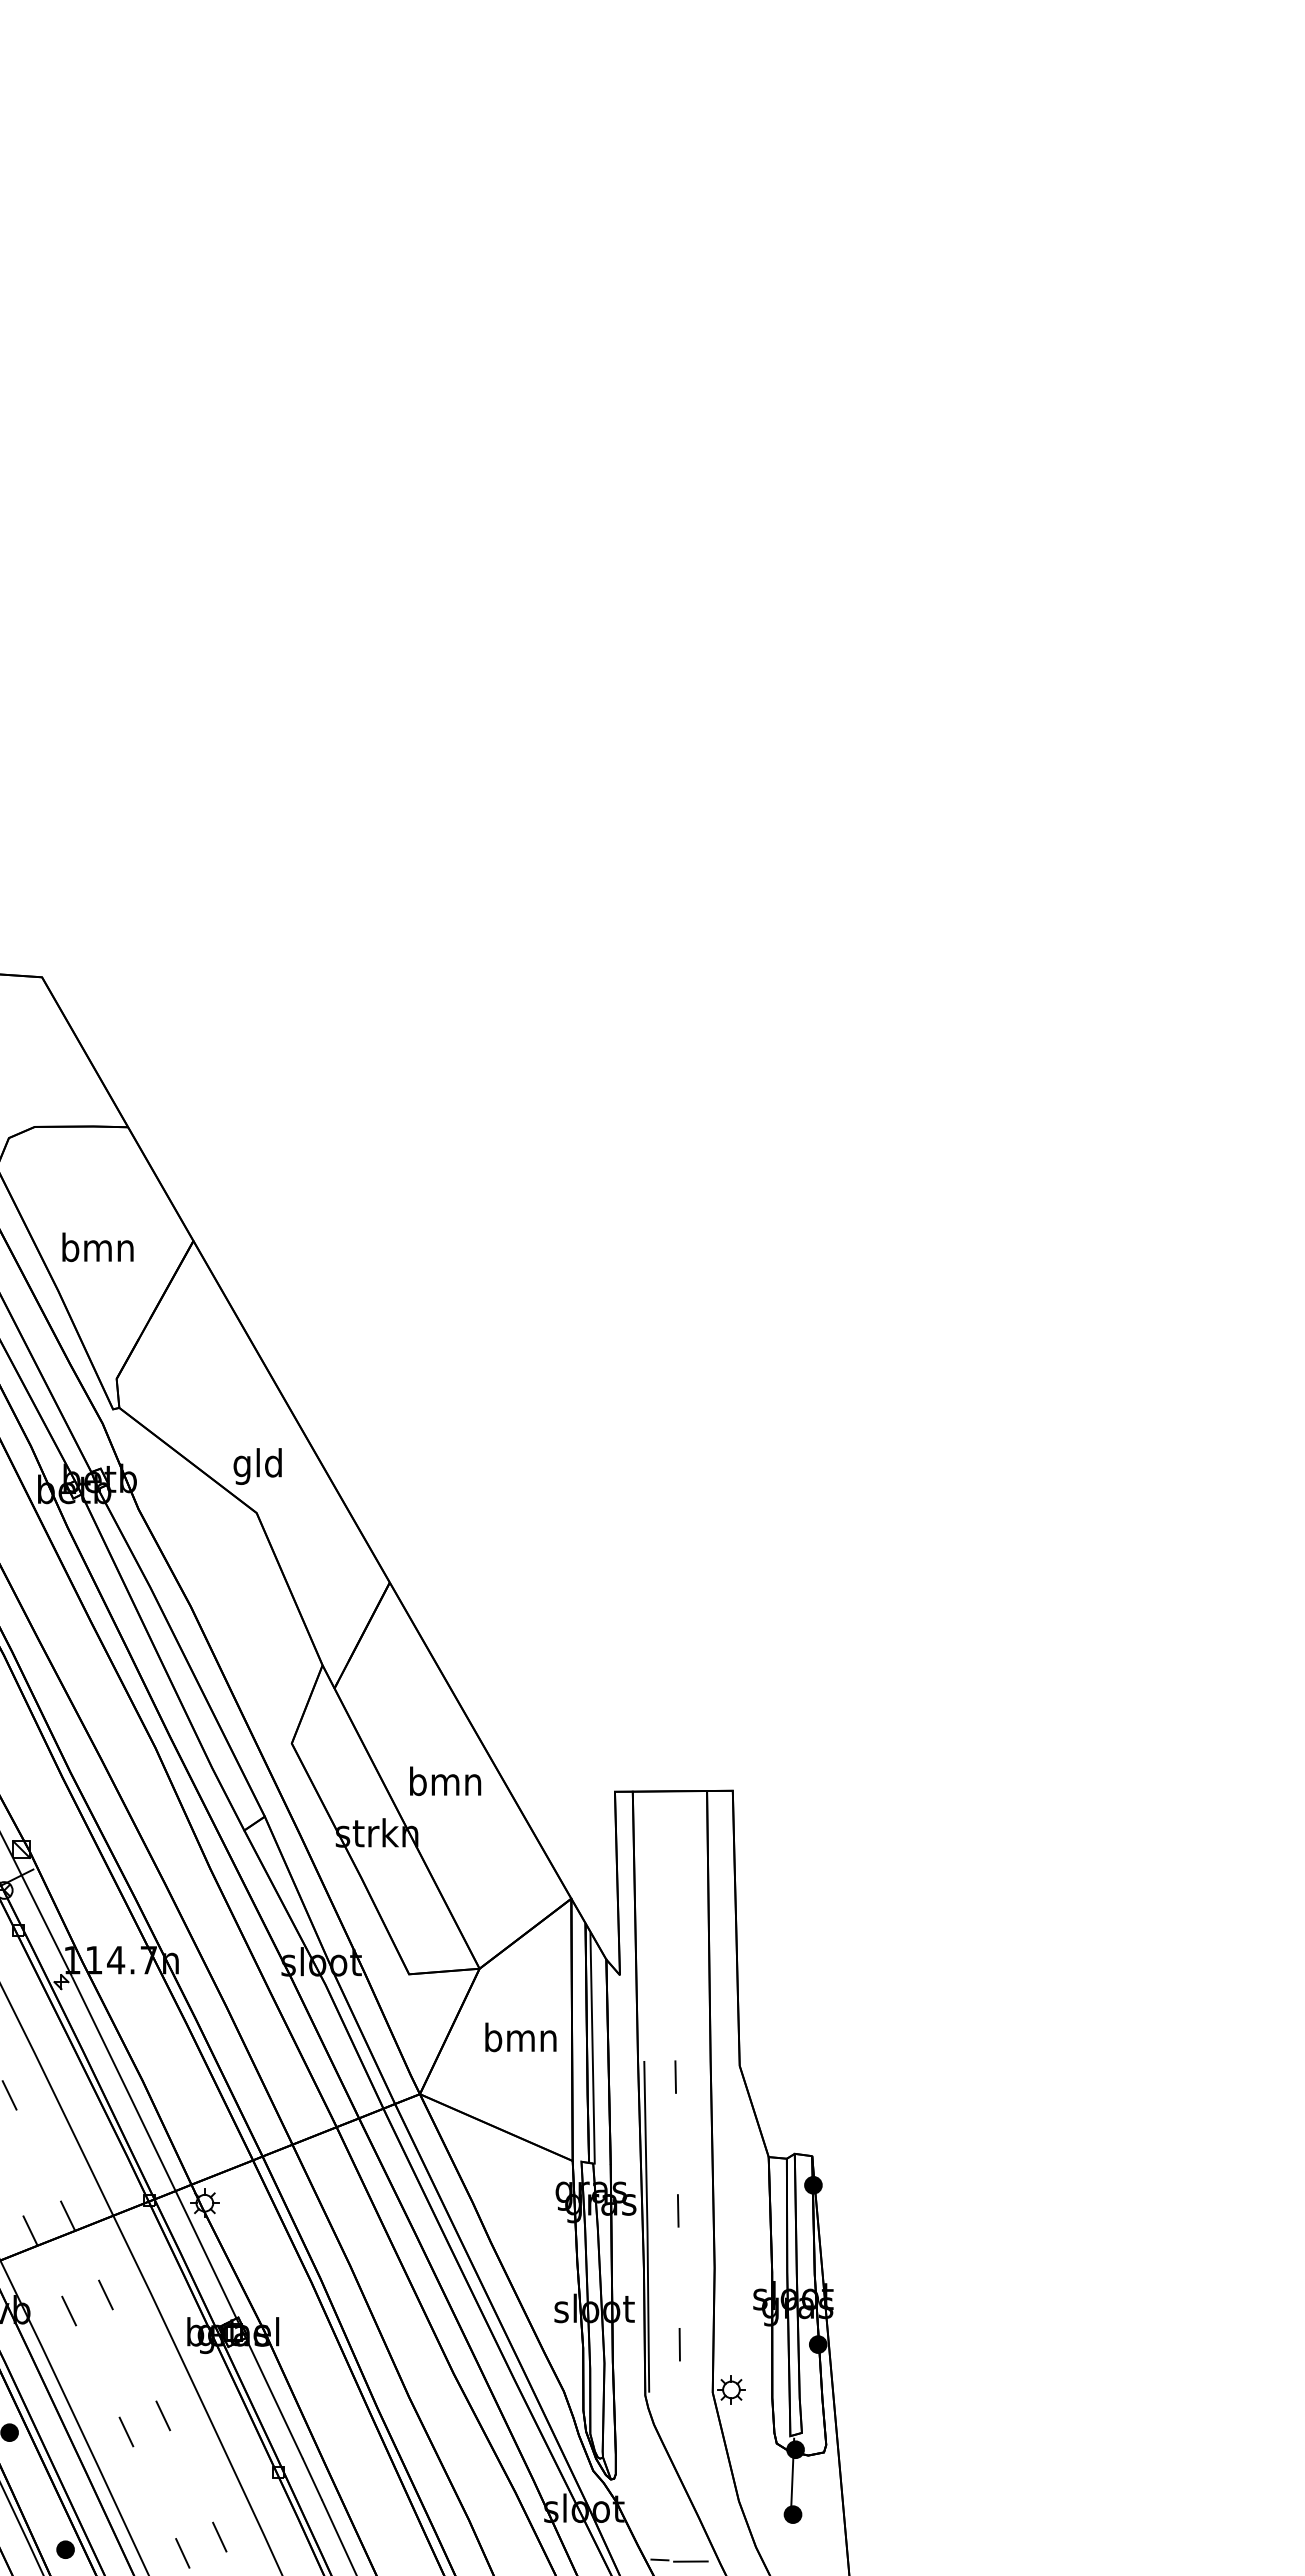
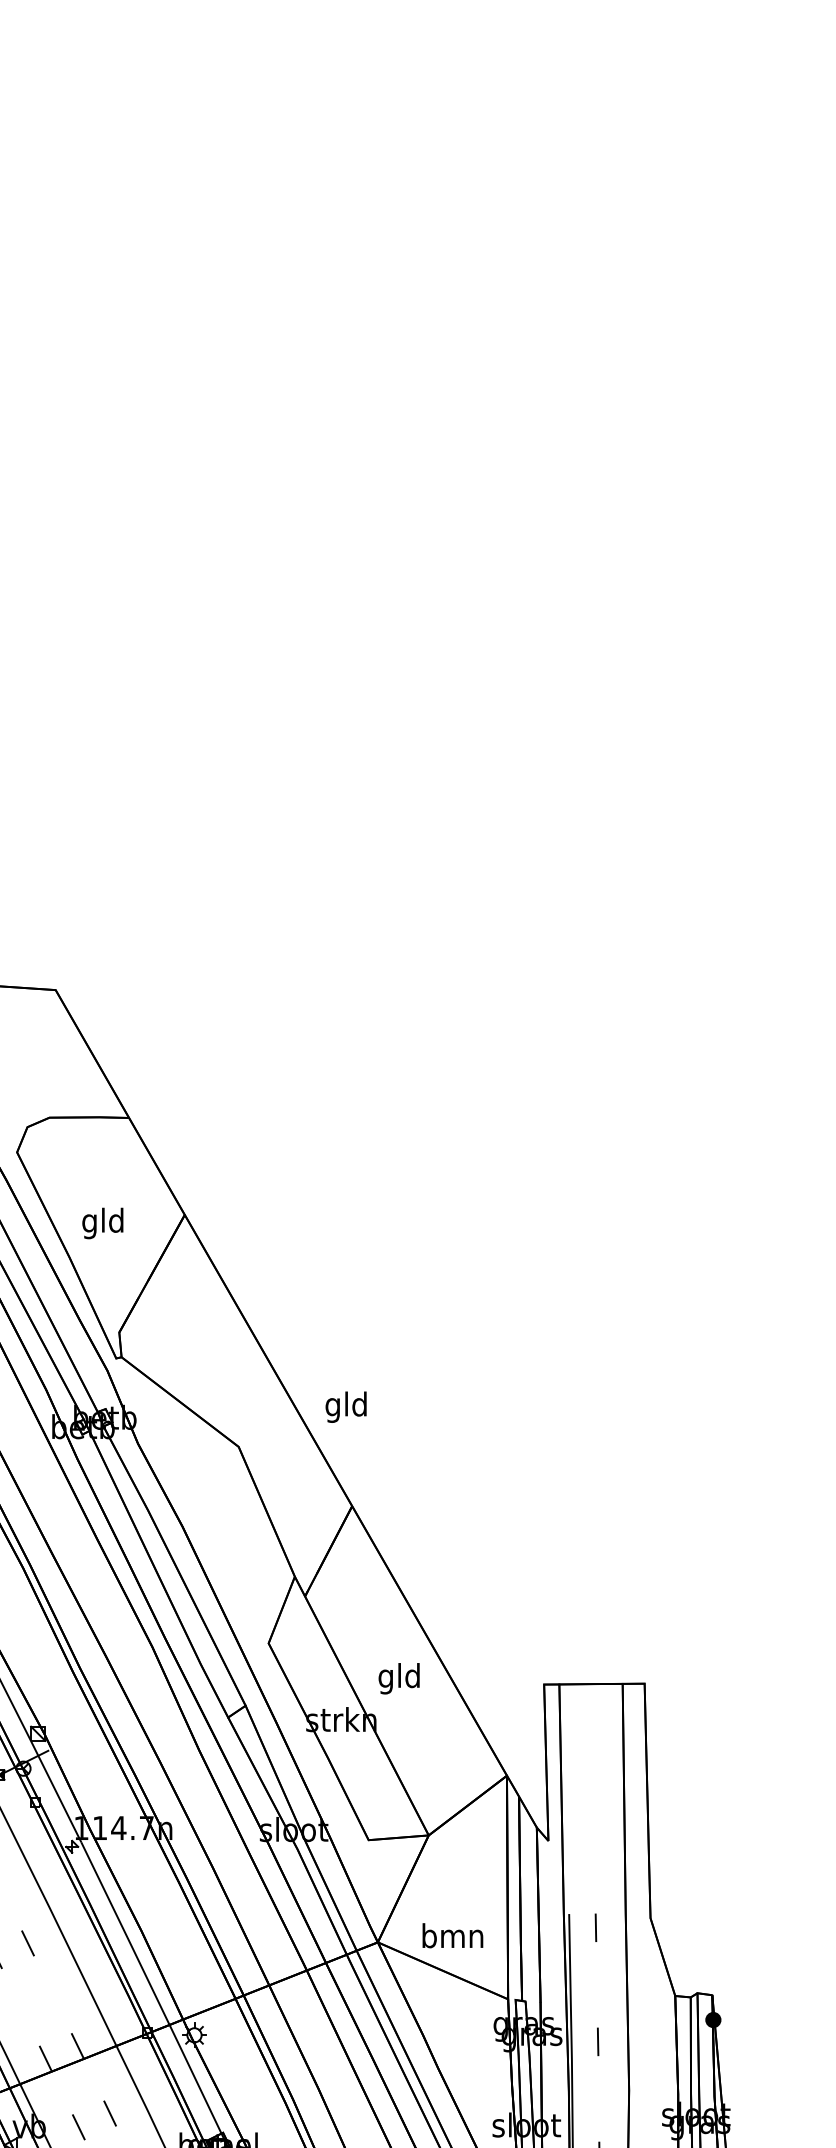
text: (97, 1250) -> (102, 1223), bmn -> gld
text: (257, 1466) -> (345, 1407), moved
text: (445, 1784) -> (399, 1678), bmn -> gld
text: (520, 2037) -> (452, 1935), moved
line: (592, 2048) -> (525, 1903), removed

